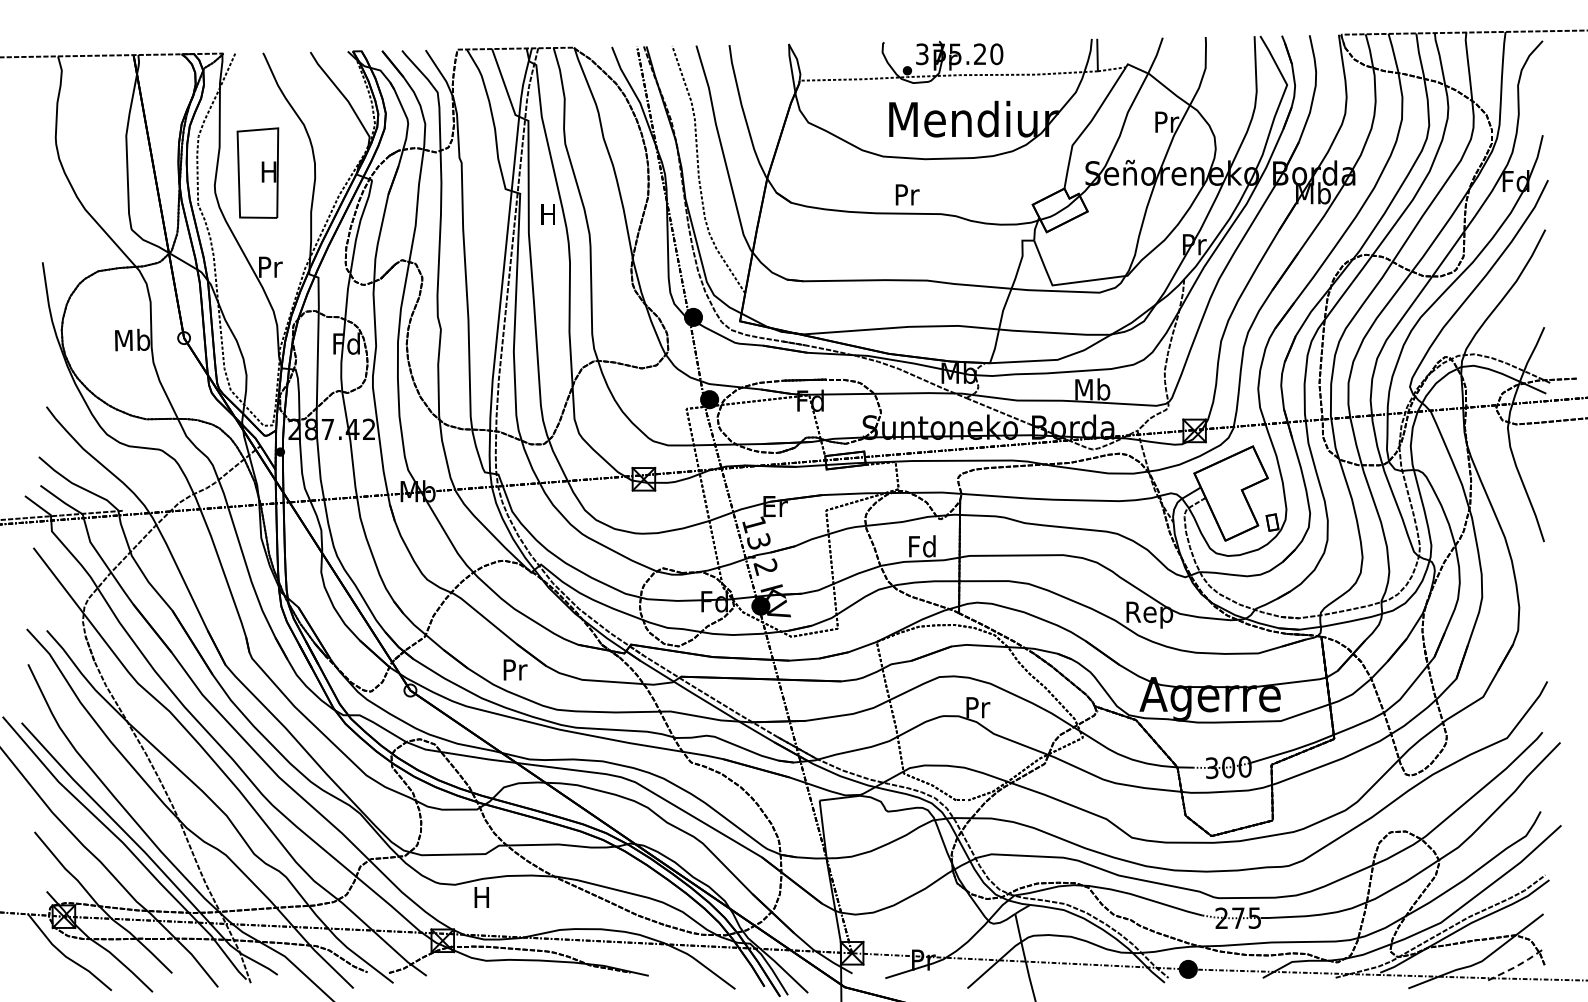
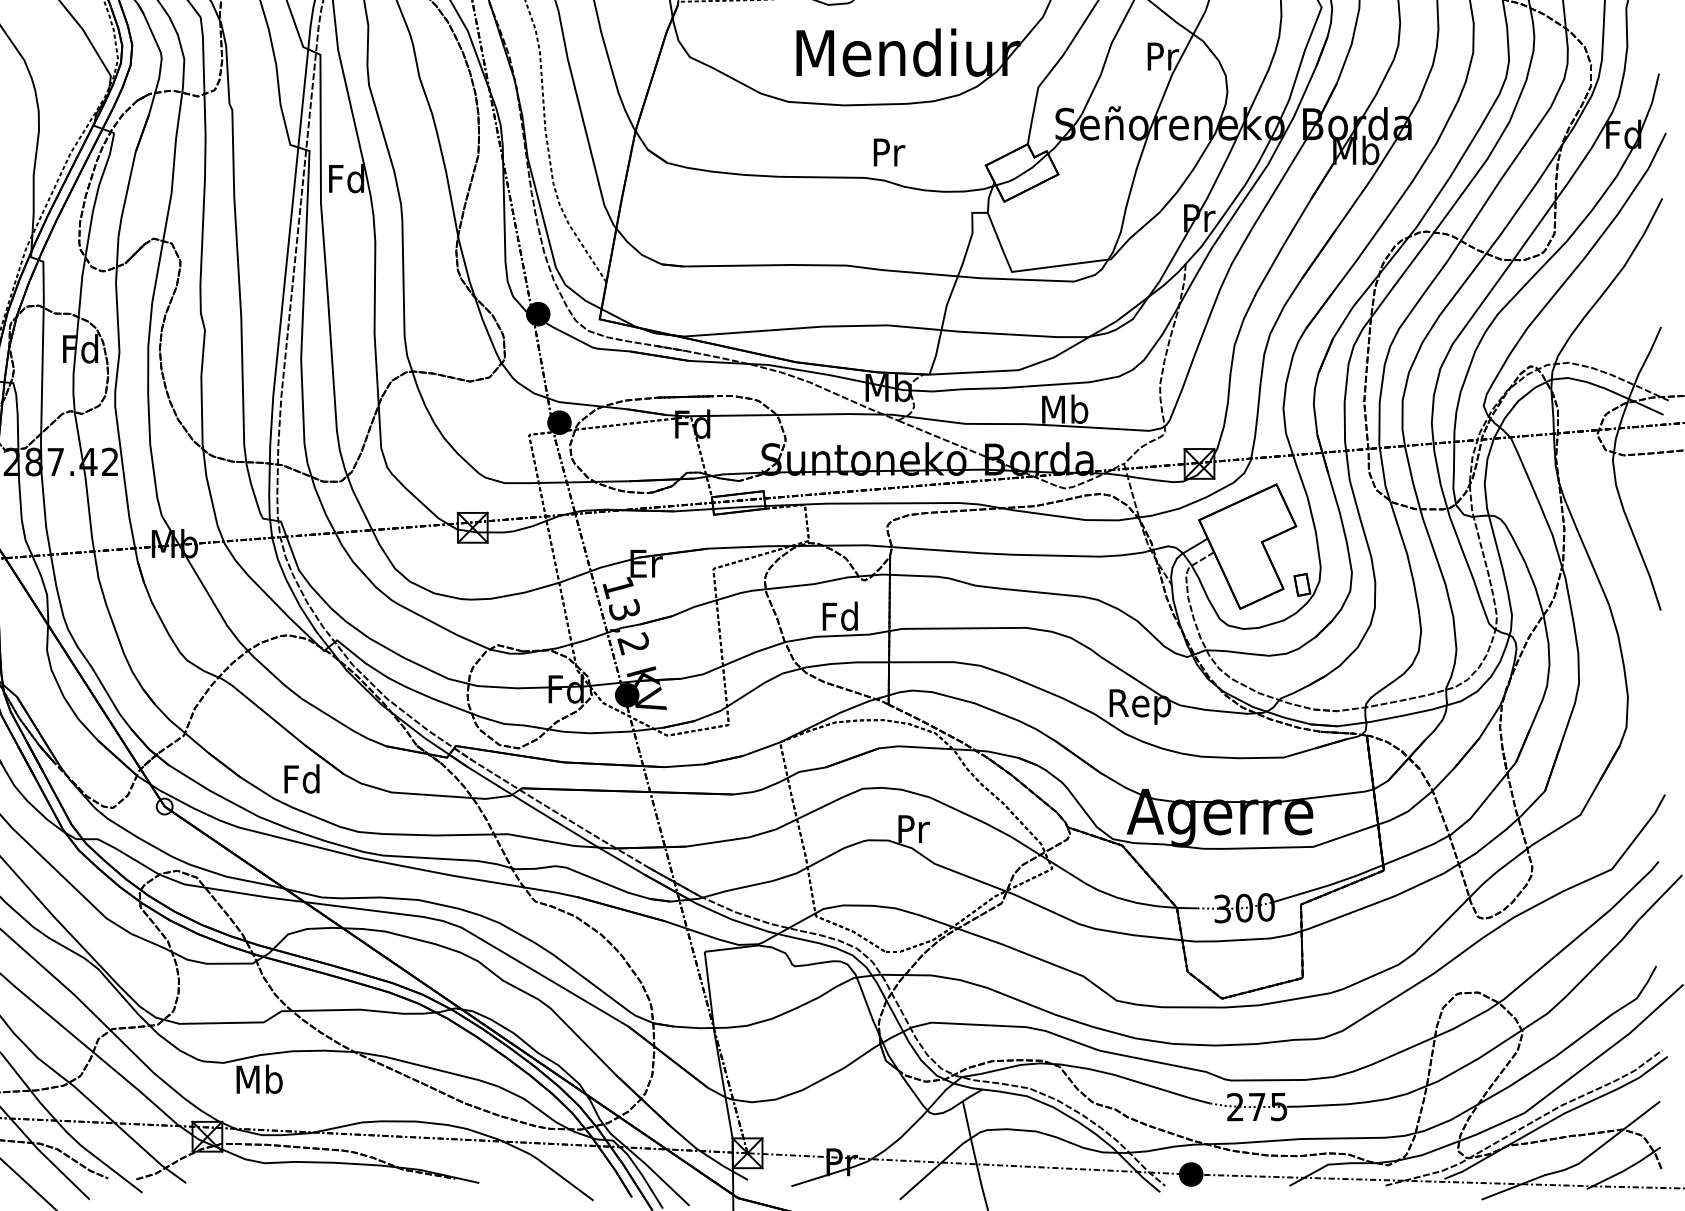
text: (907, 194) -> (889, 151), moved
text: (548, 214) -> (346, 178), H -> Fd
text: (514, 669) -> (302, 778), Pr -> Fd
text: (482, 897) -> (259, 1079), H -> Mb
line: (1517, 965) -> (1625, 1169), dashed -> solid

